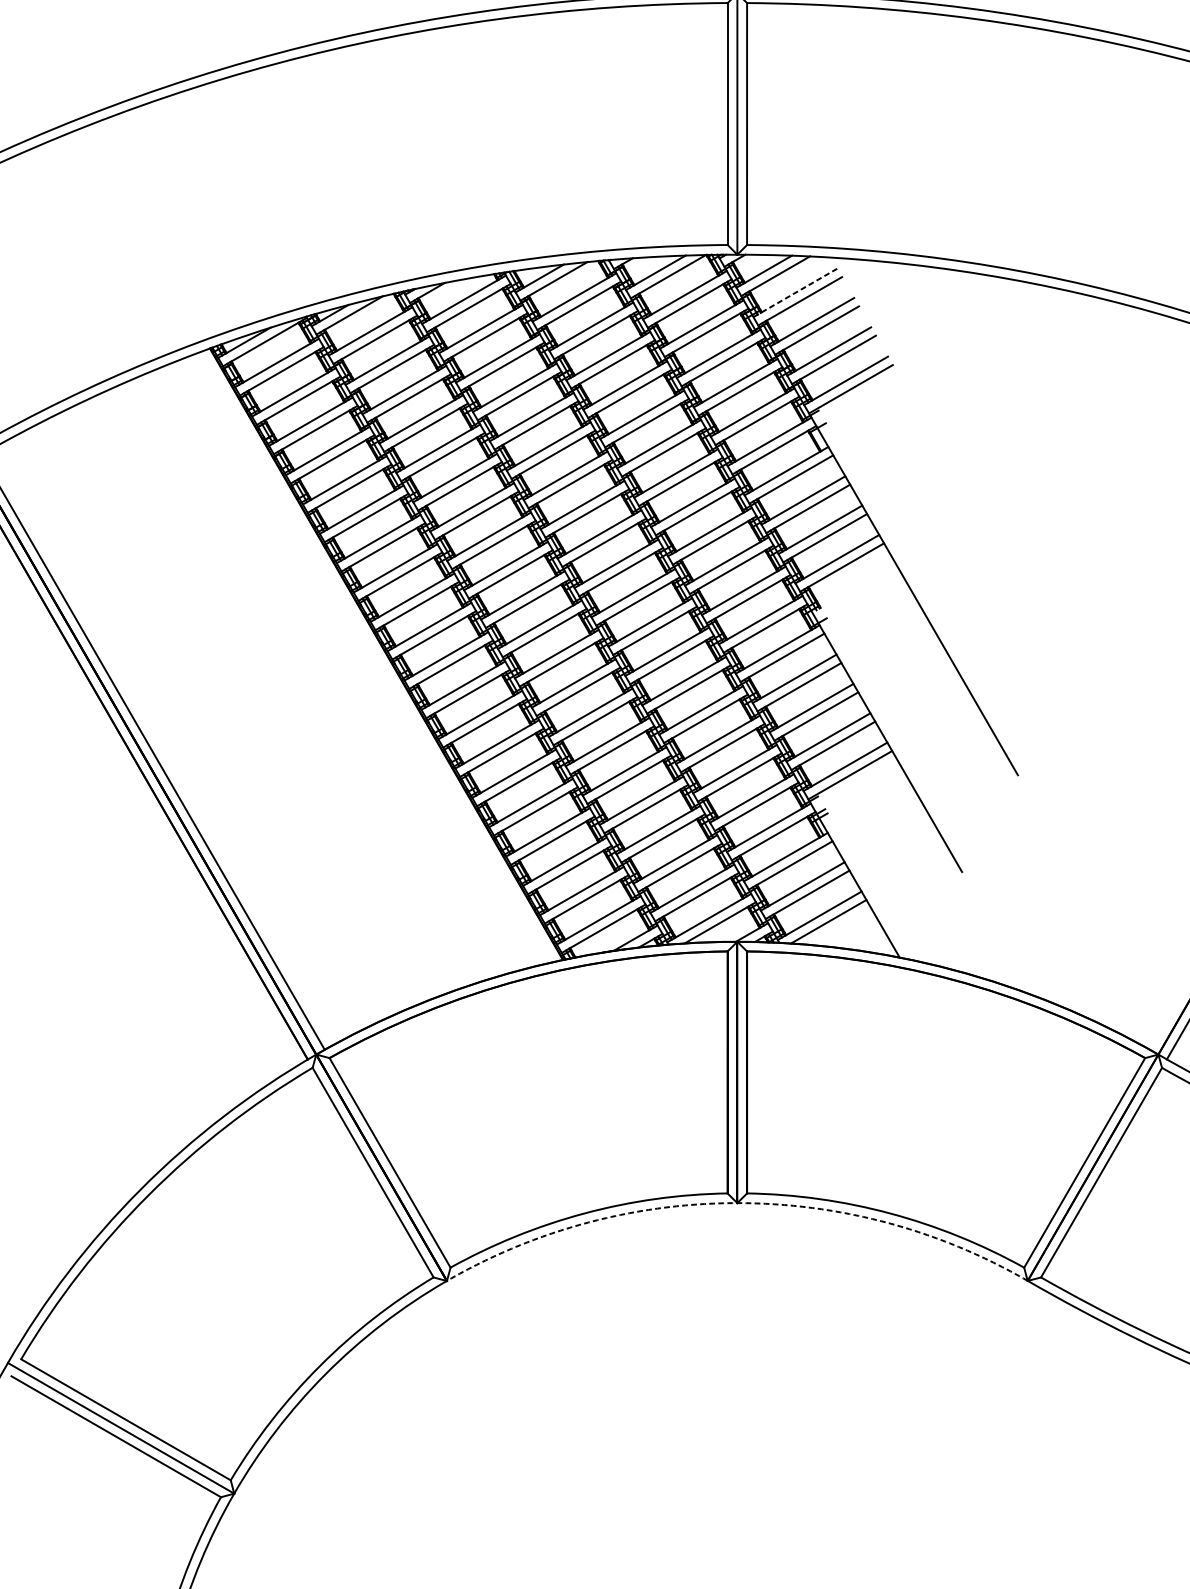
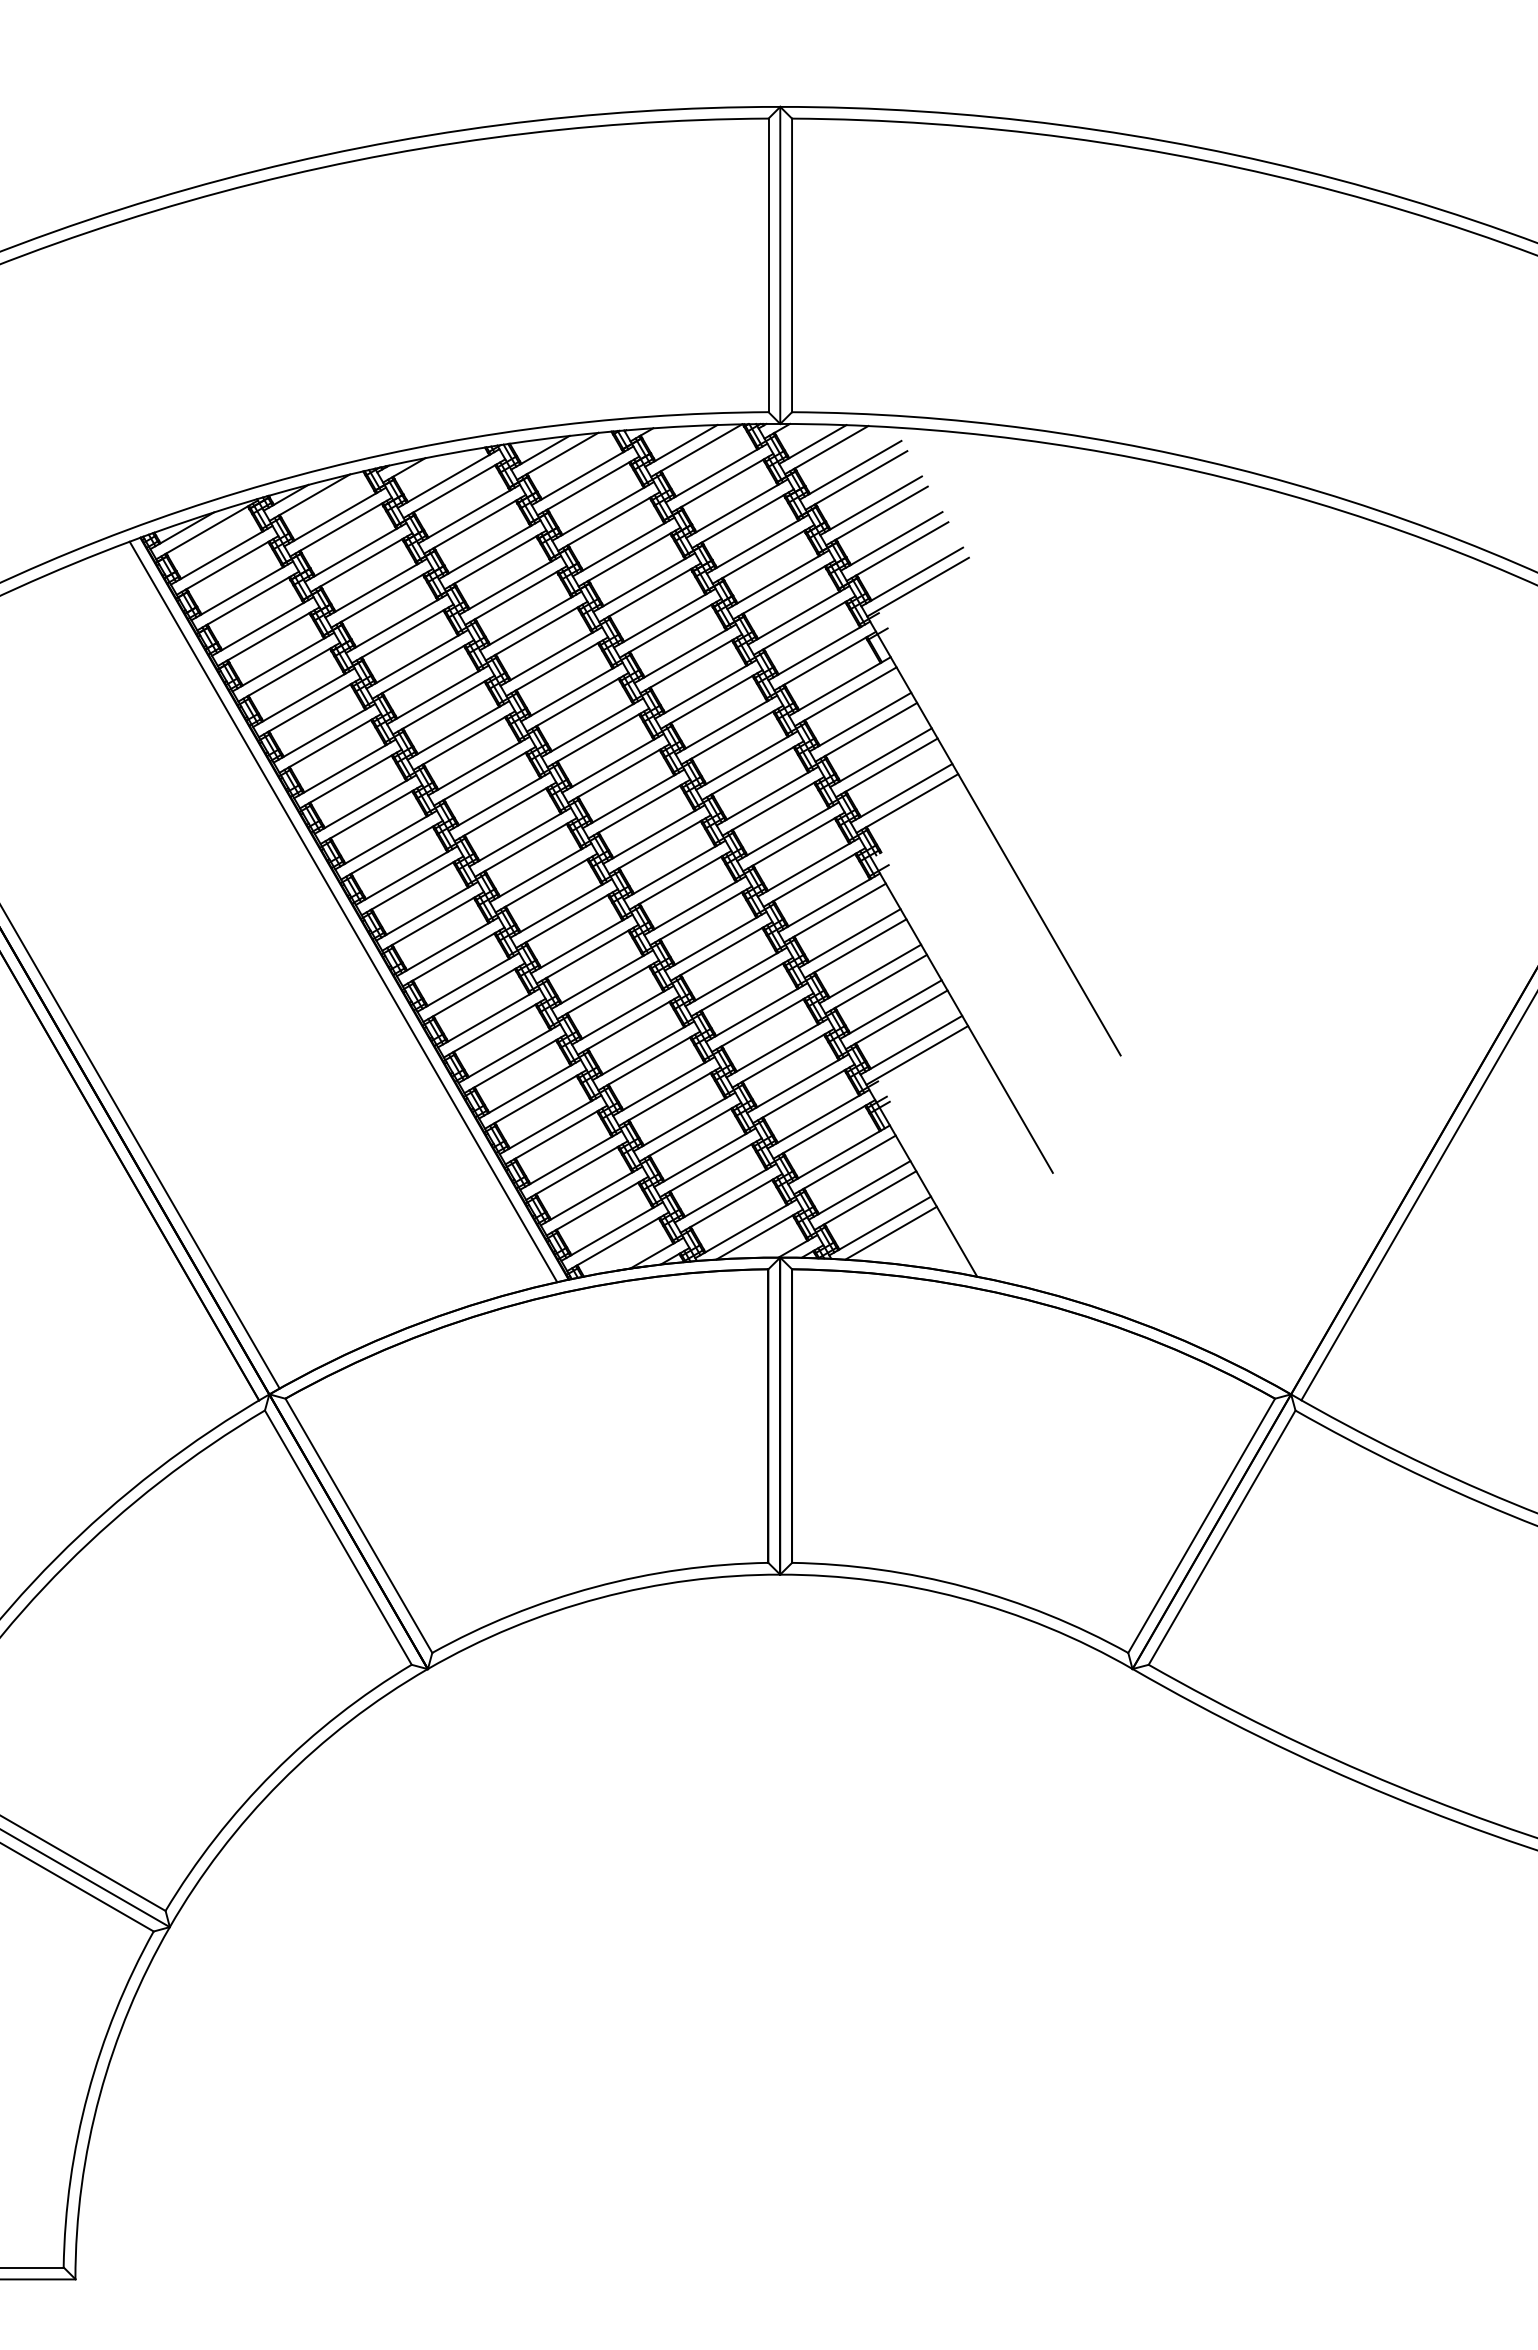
line: (795, 293) -> (850, 470), dashed -> solid
line: (377, 656) -> (343, 911), added
arc: (737, 1203) -> (780, 1574), dashed -> solid

